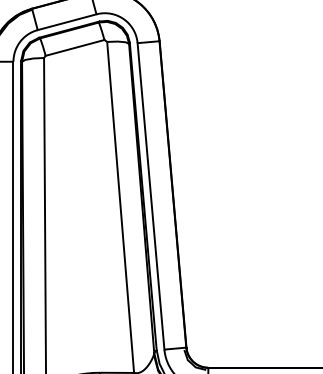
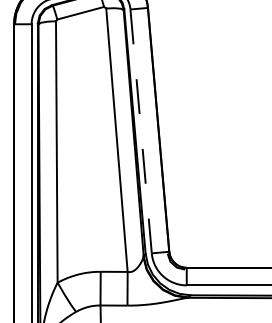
line: (151, 196) -> (141, 131), solid -> dashed

